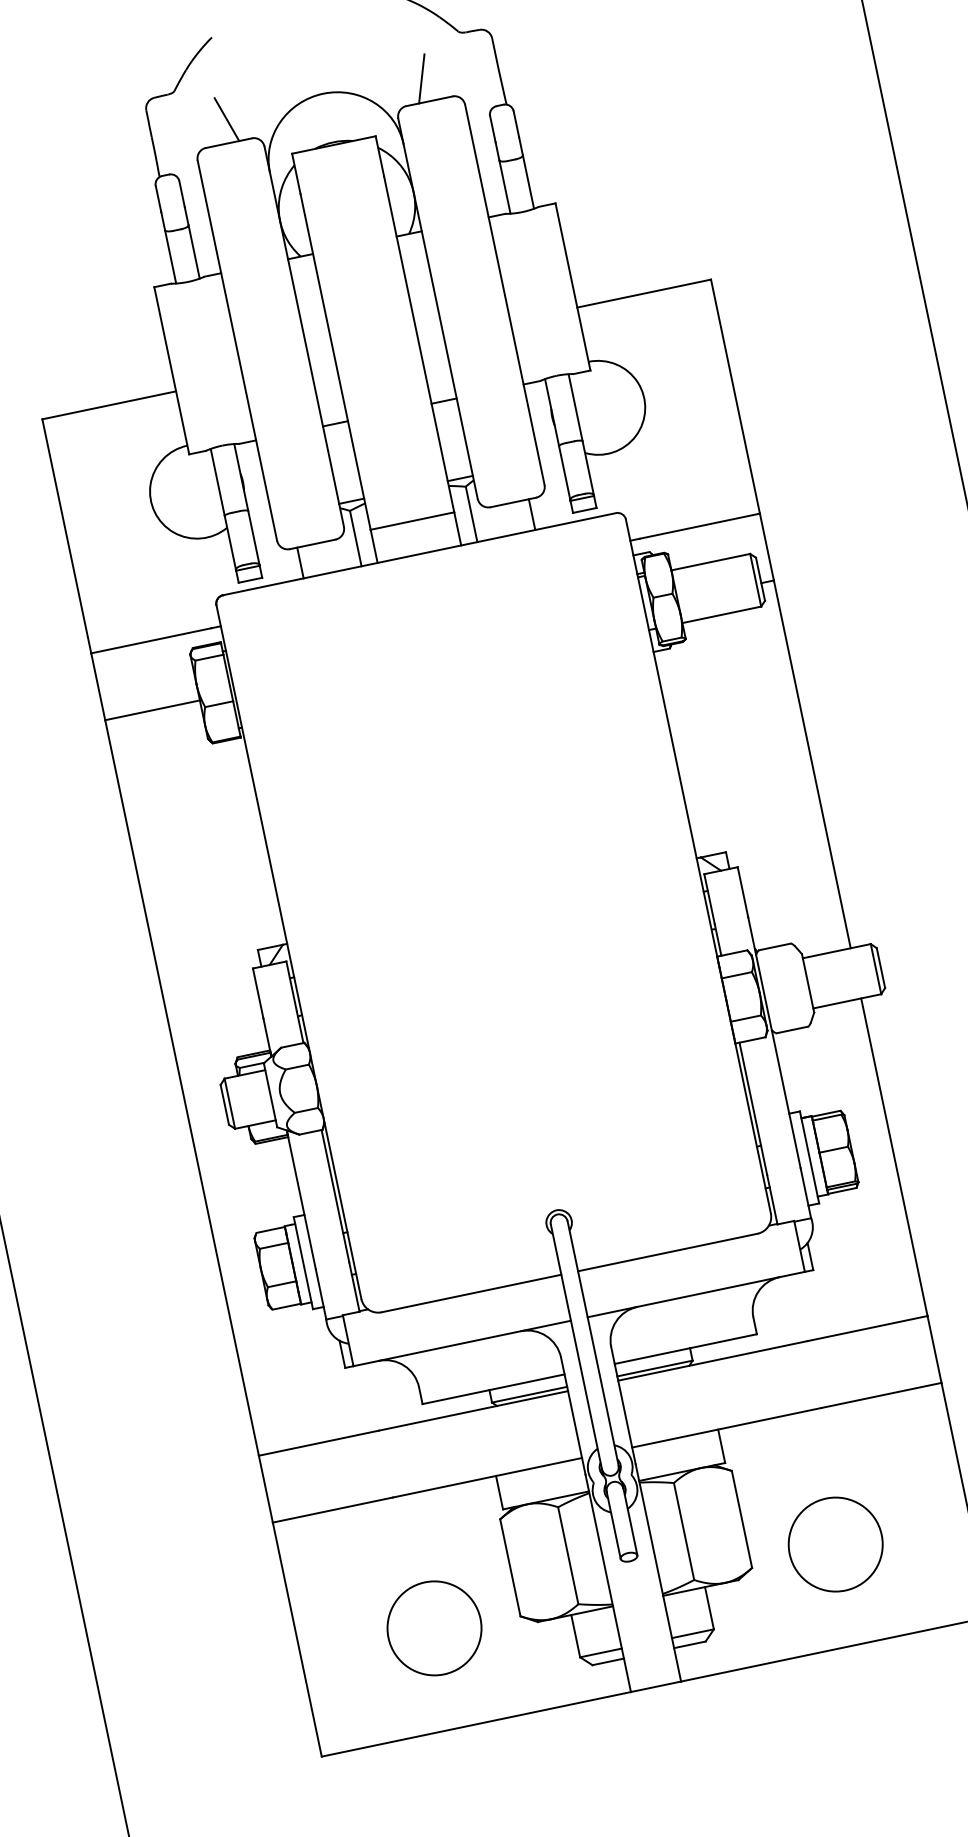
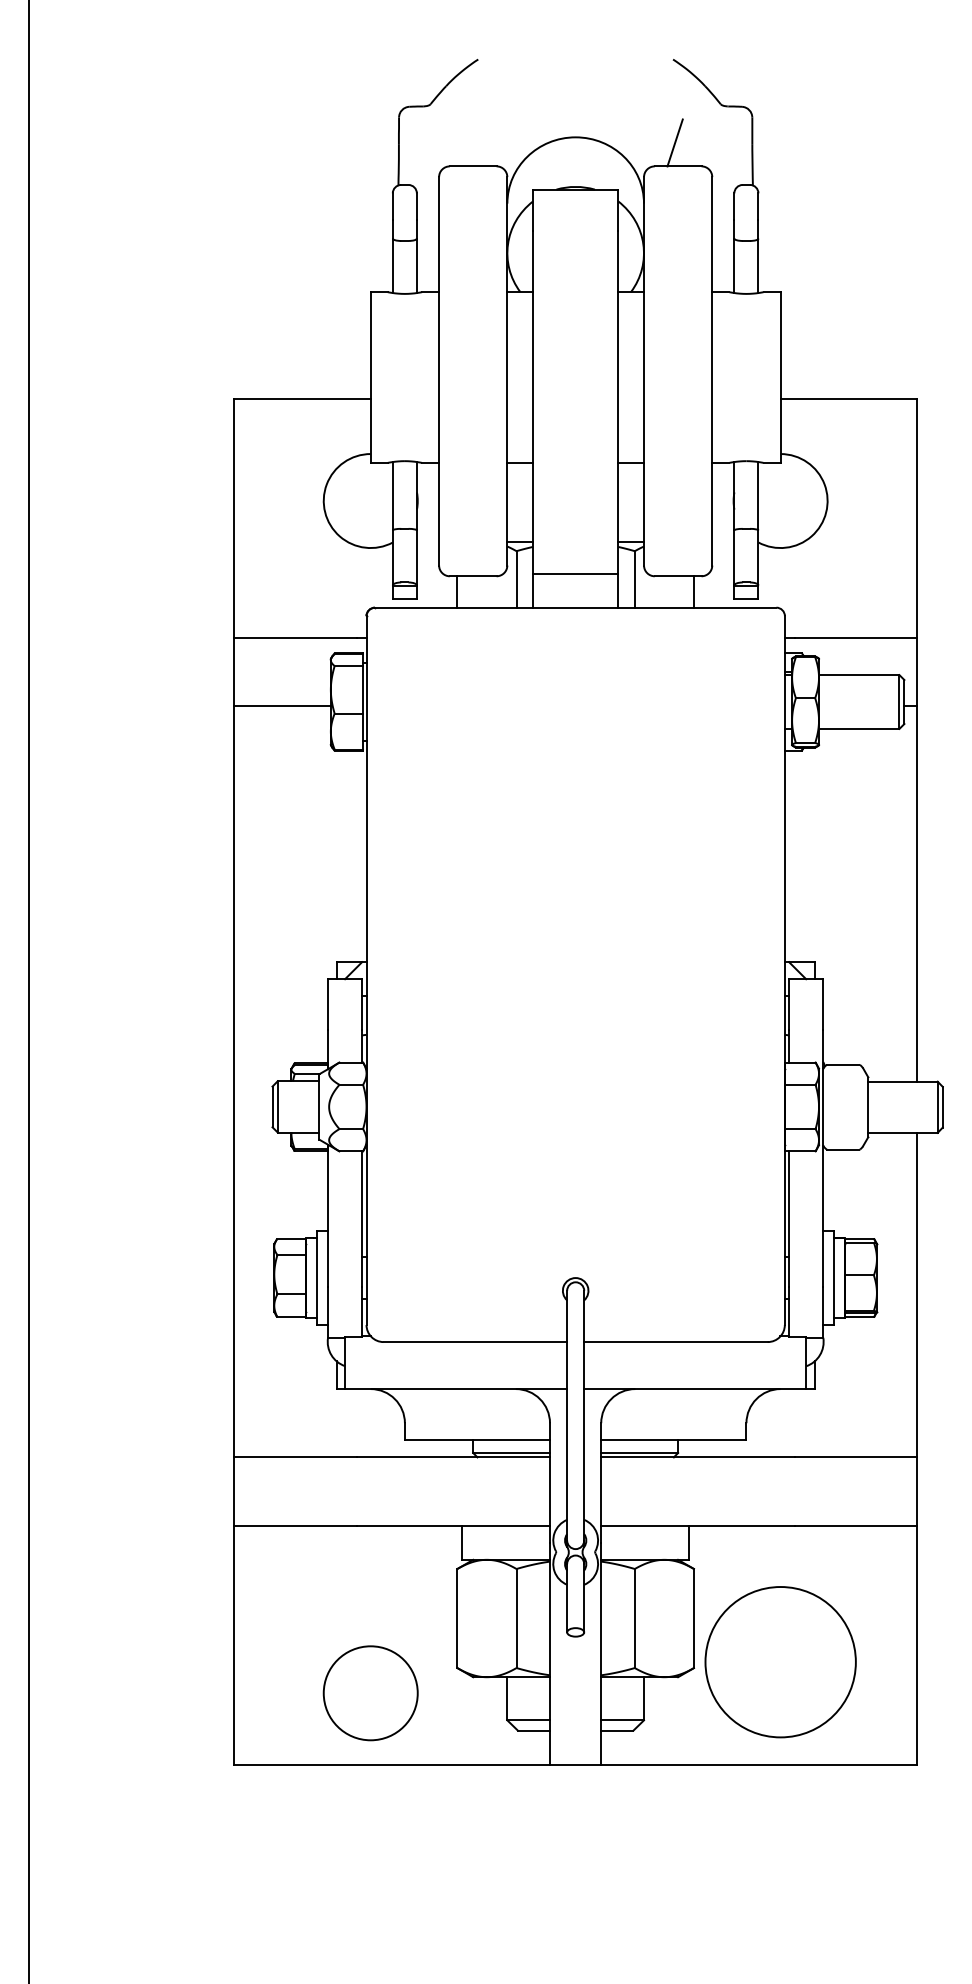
line: (226, 119) -> (475, 142), removed
circle: (835, 1544) -> (780, 1662), size x1.6
circle: (434, 1628) -> (370, 1693), moved

